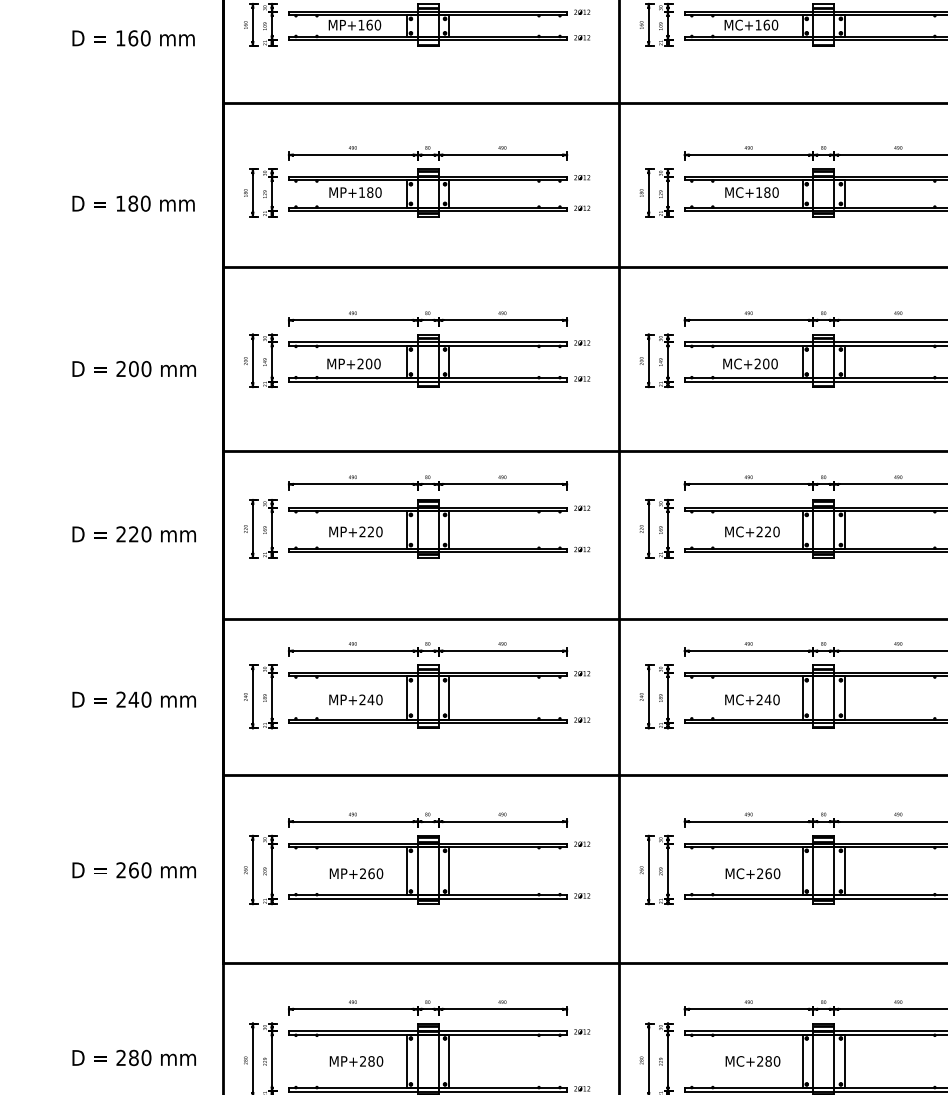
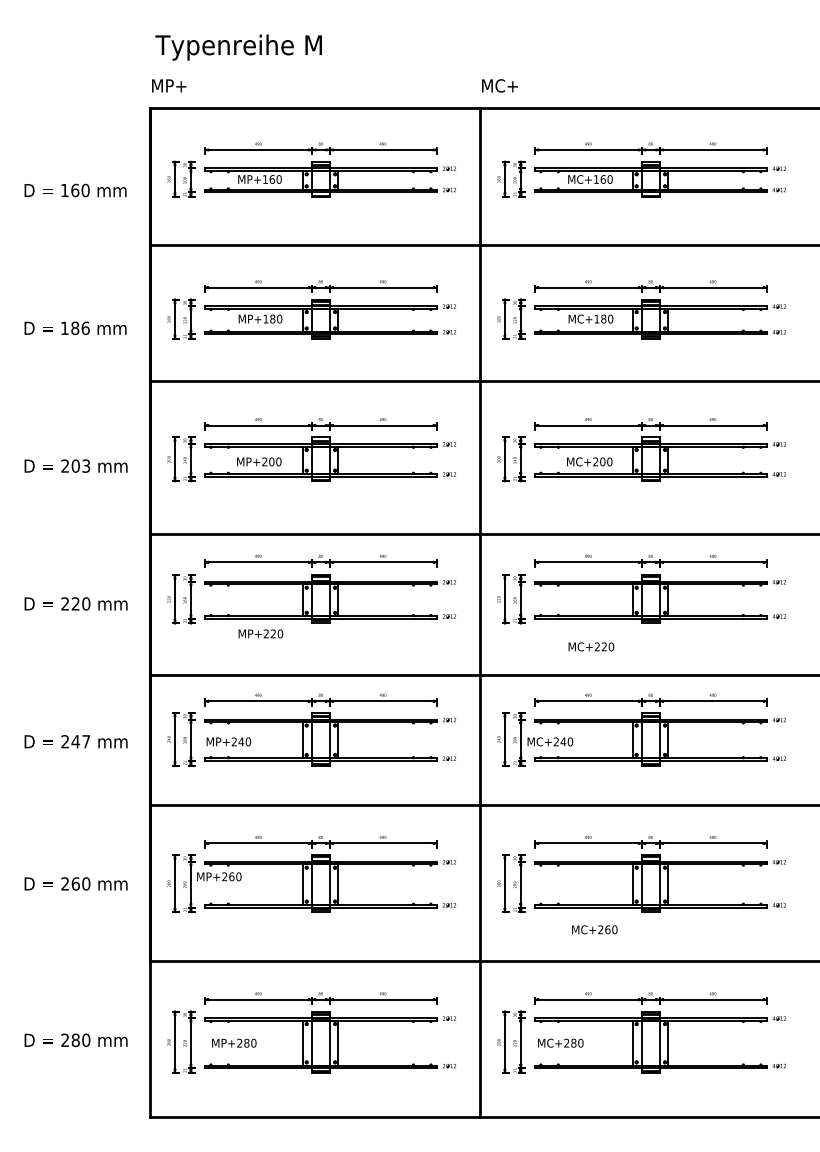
text: (145, 202) -> (85, 327), 180 -> 186
text: (146, 368) -> (86, 465), 200 -> 203
text: (355, 531) -> (260, 633), moved
text: (752, 531) -> (591, 646), moved
text: (146, 699) -> (86, 741), 240 -> 247
text: (355, 699) -> (228, 741), moved
text: (752, 699) -> (550, 741), moved
text: (356, 873) -> (219, 876), moved
text: (752, 873) -> (594, 929), moved
text: (356, 1060) -> (234, 1042), moved
text: (752, 1060) -> (560, 1042), moved

